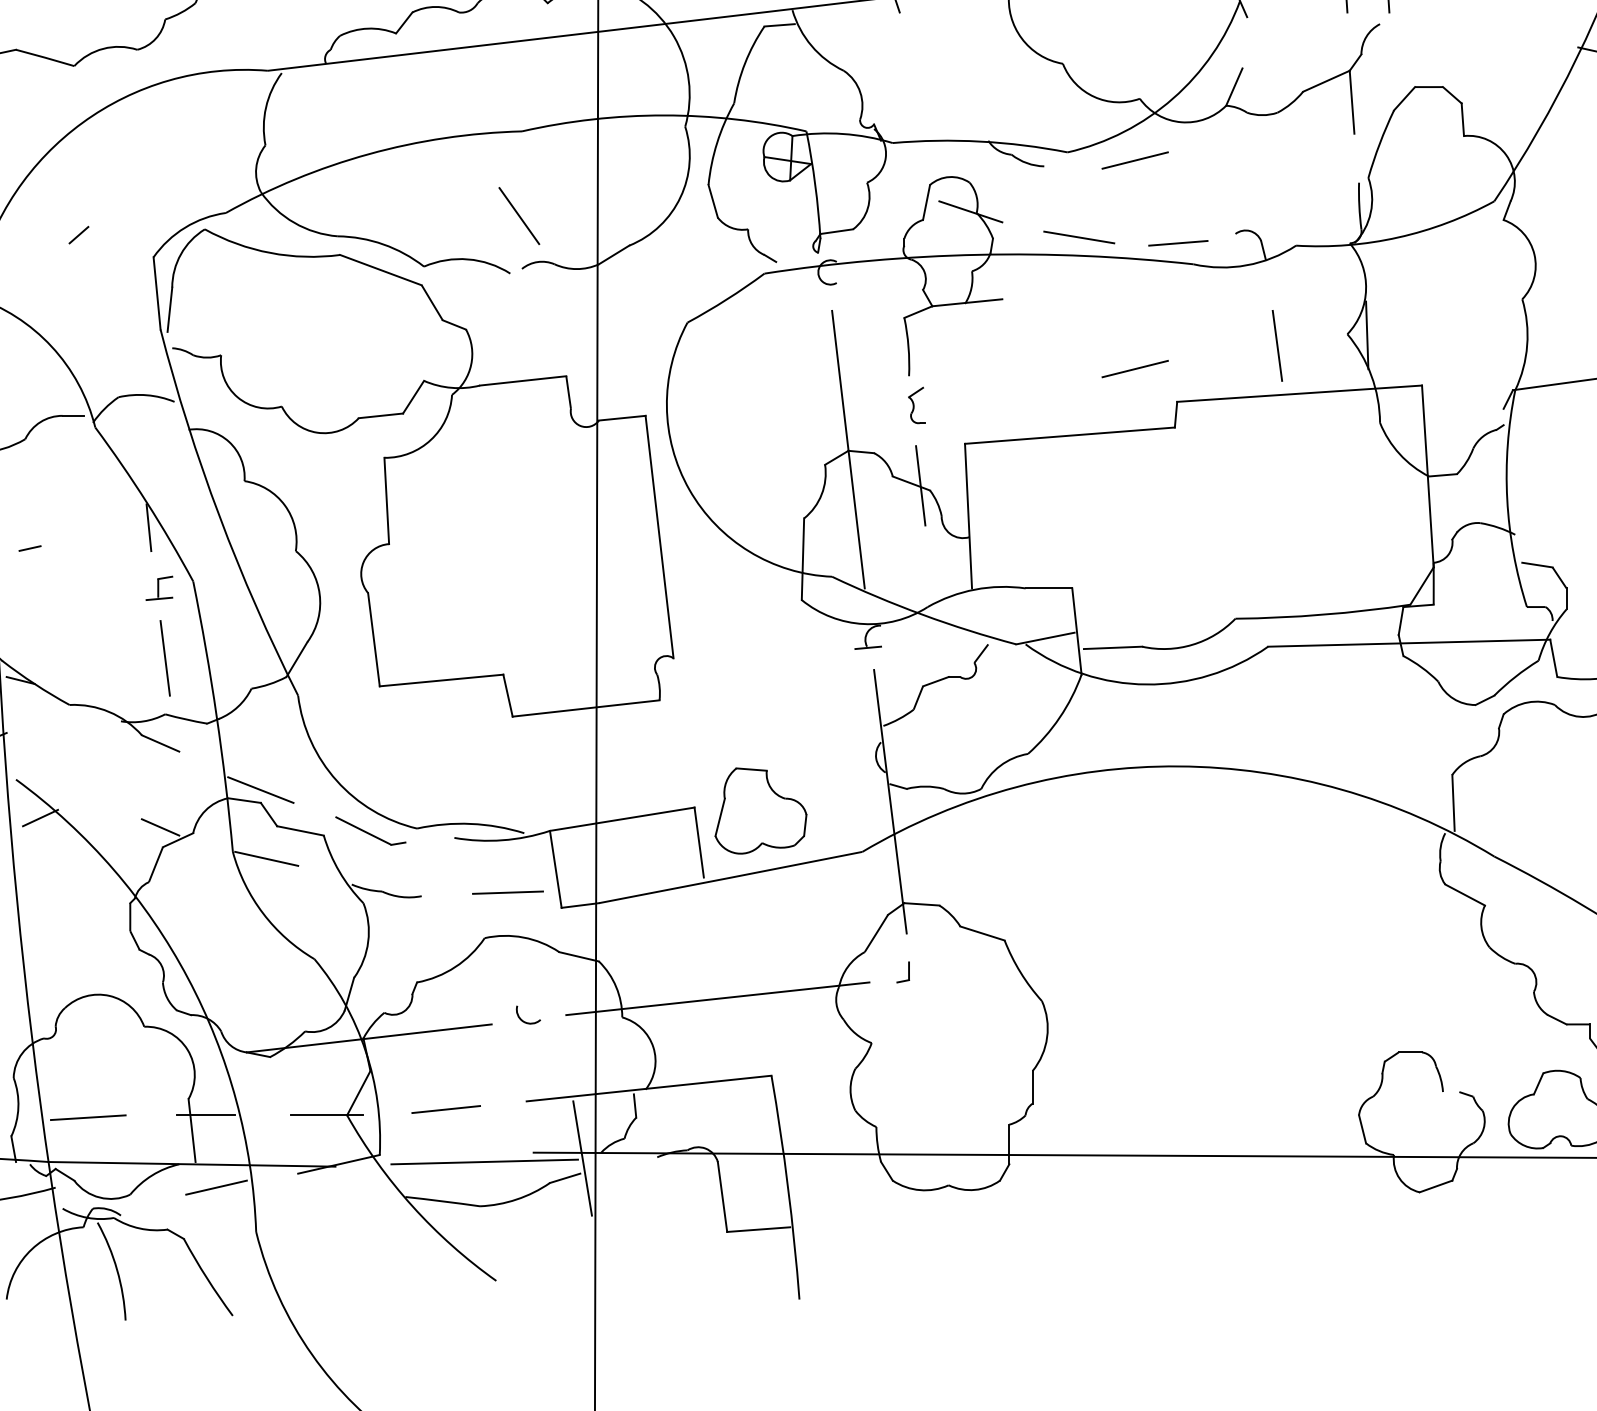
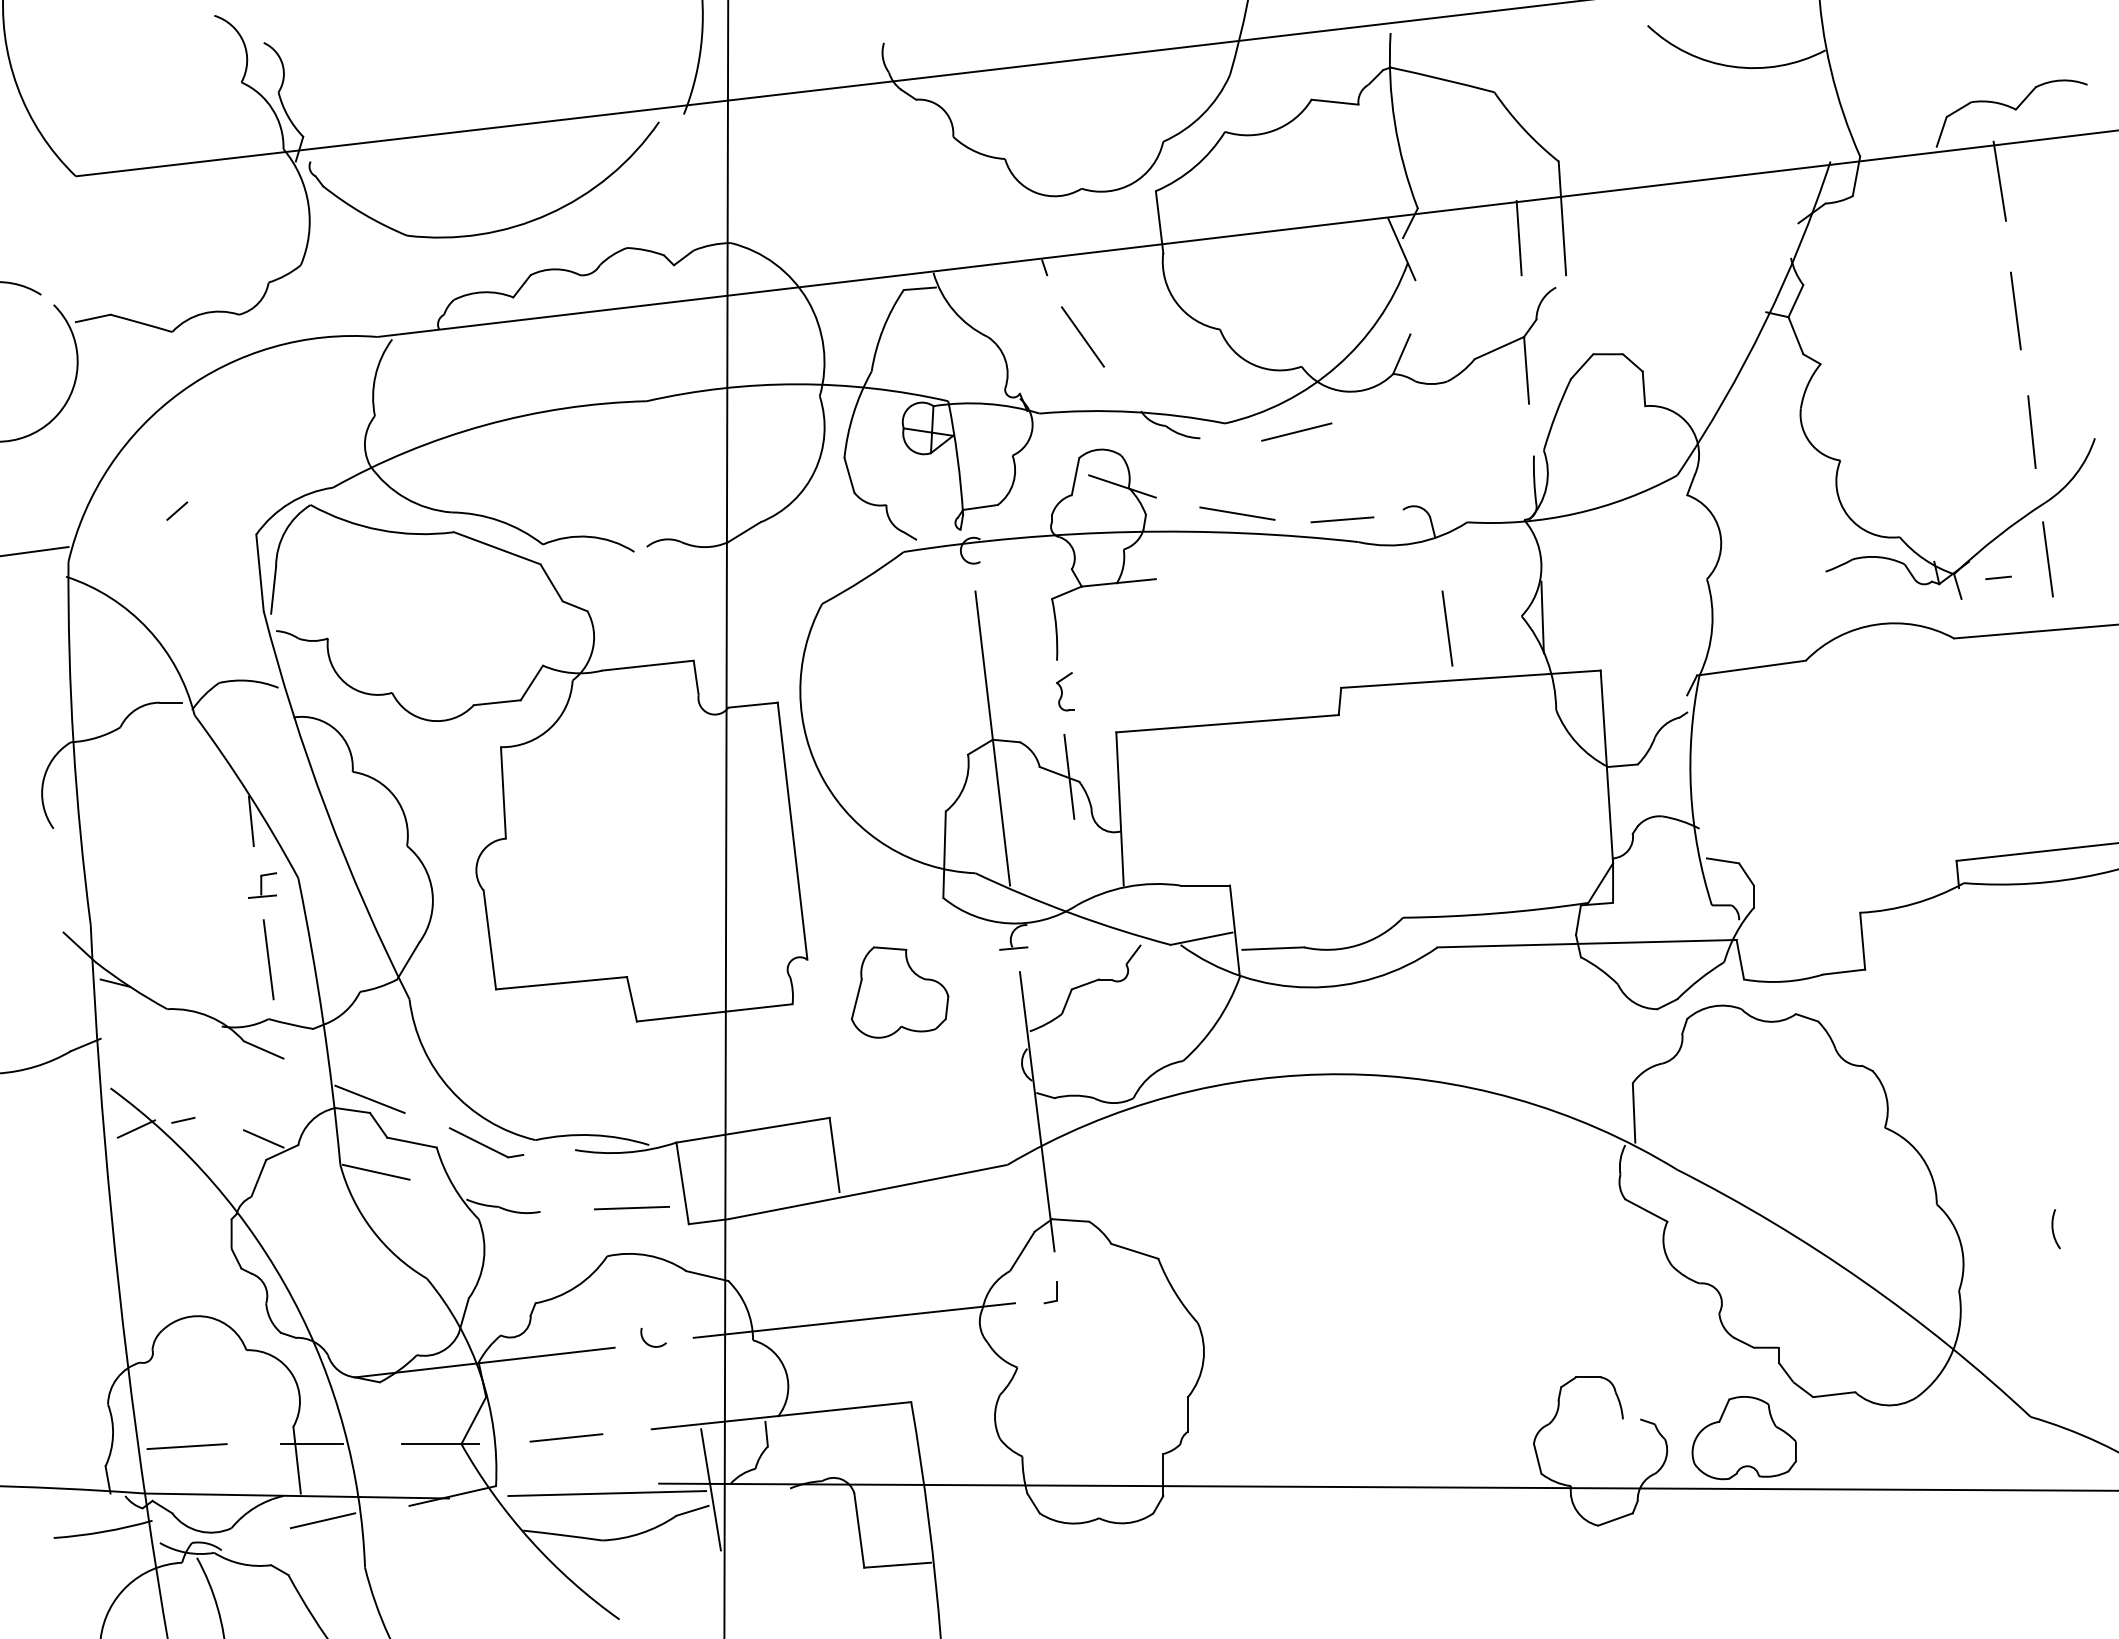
line: (518, 215) -> (1082, 336), moved
line: (1135, 368) -> (1296, 652), removed
line: (30, 548) -> (183, 1120), moved
part: (760, 810) -> (899, 992), moved

